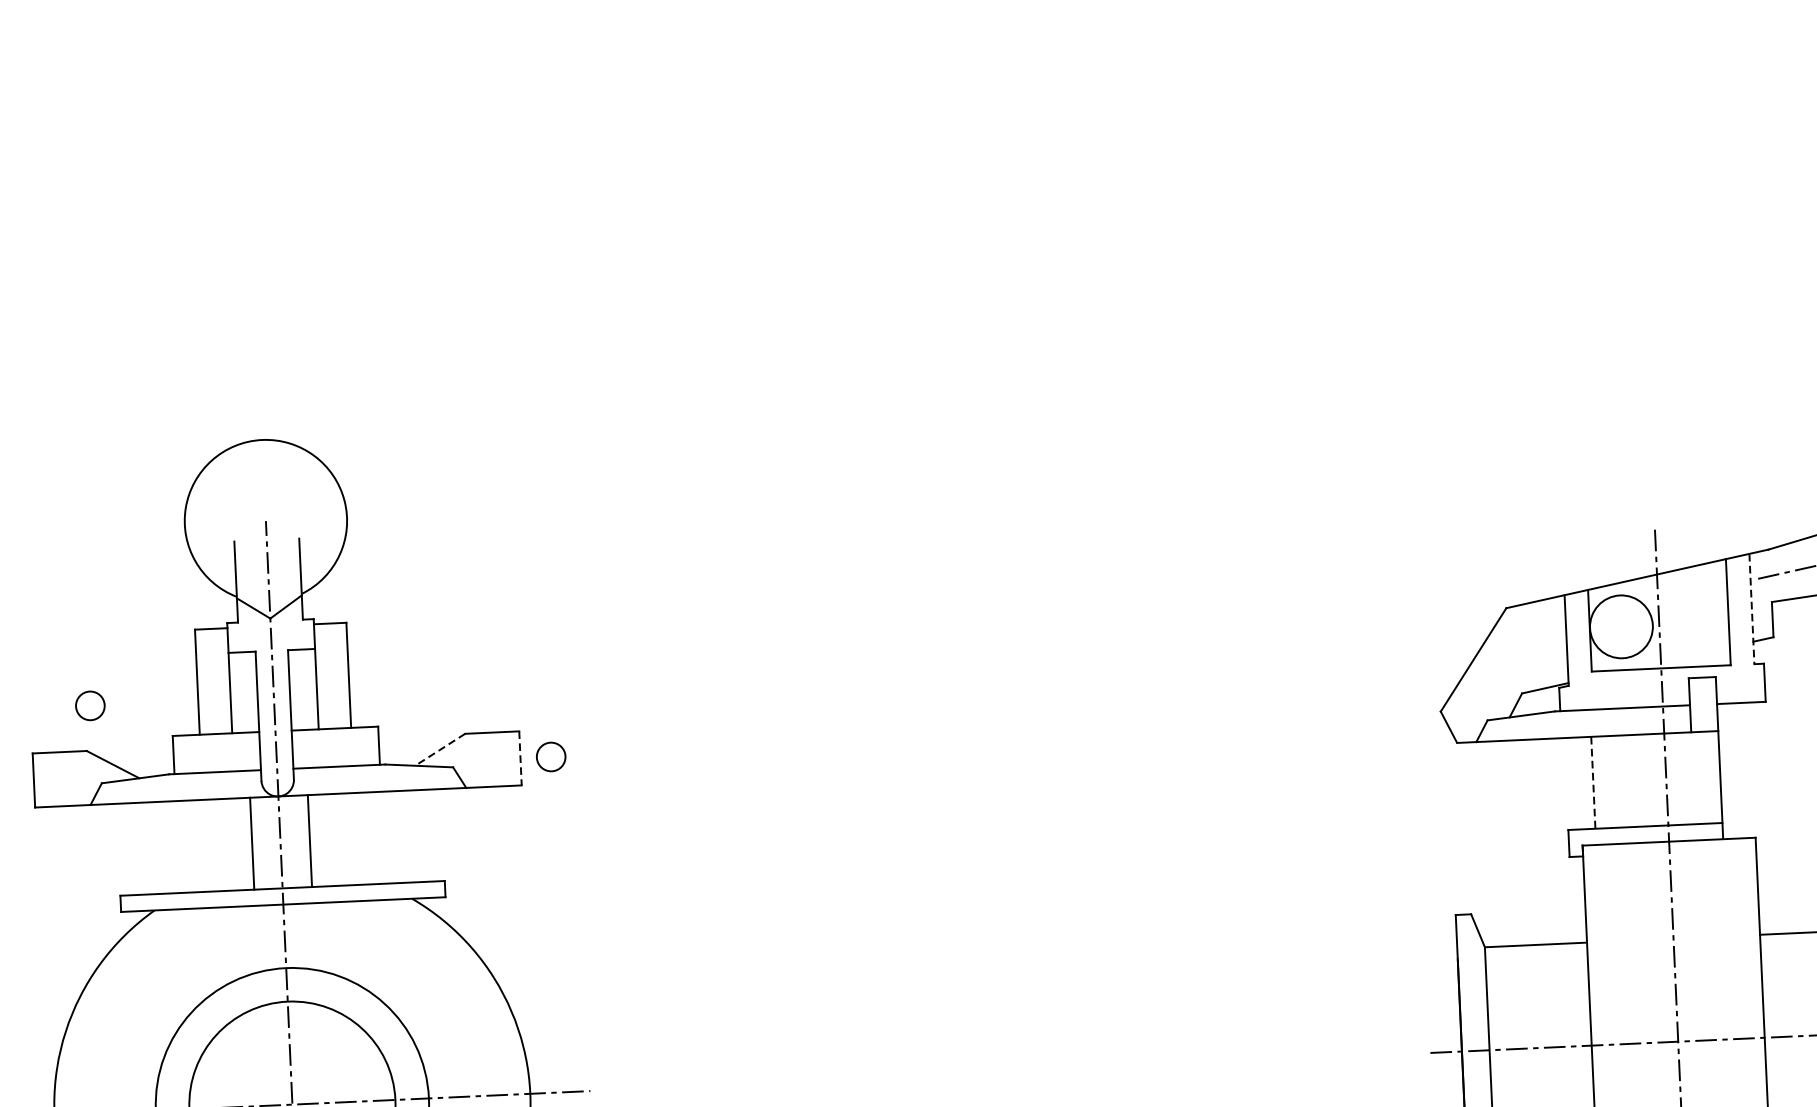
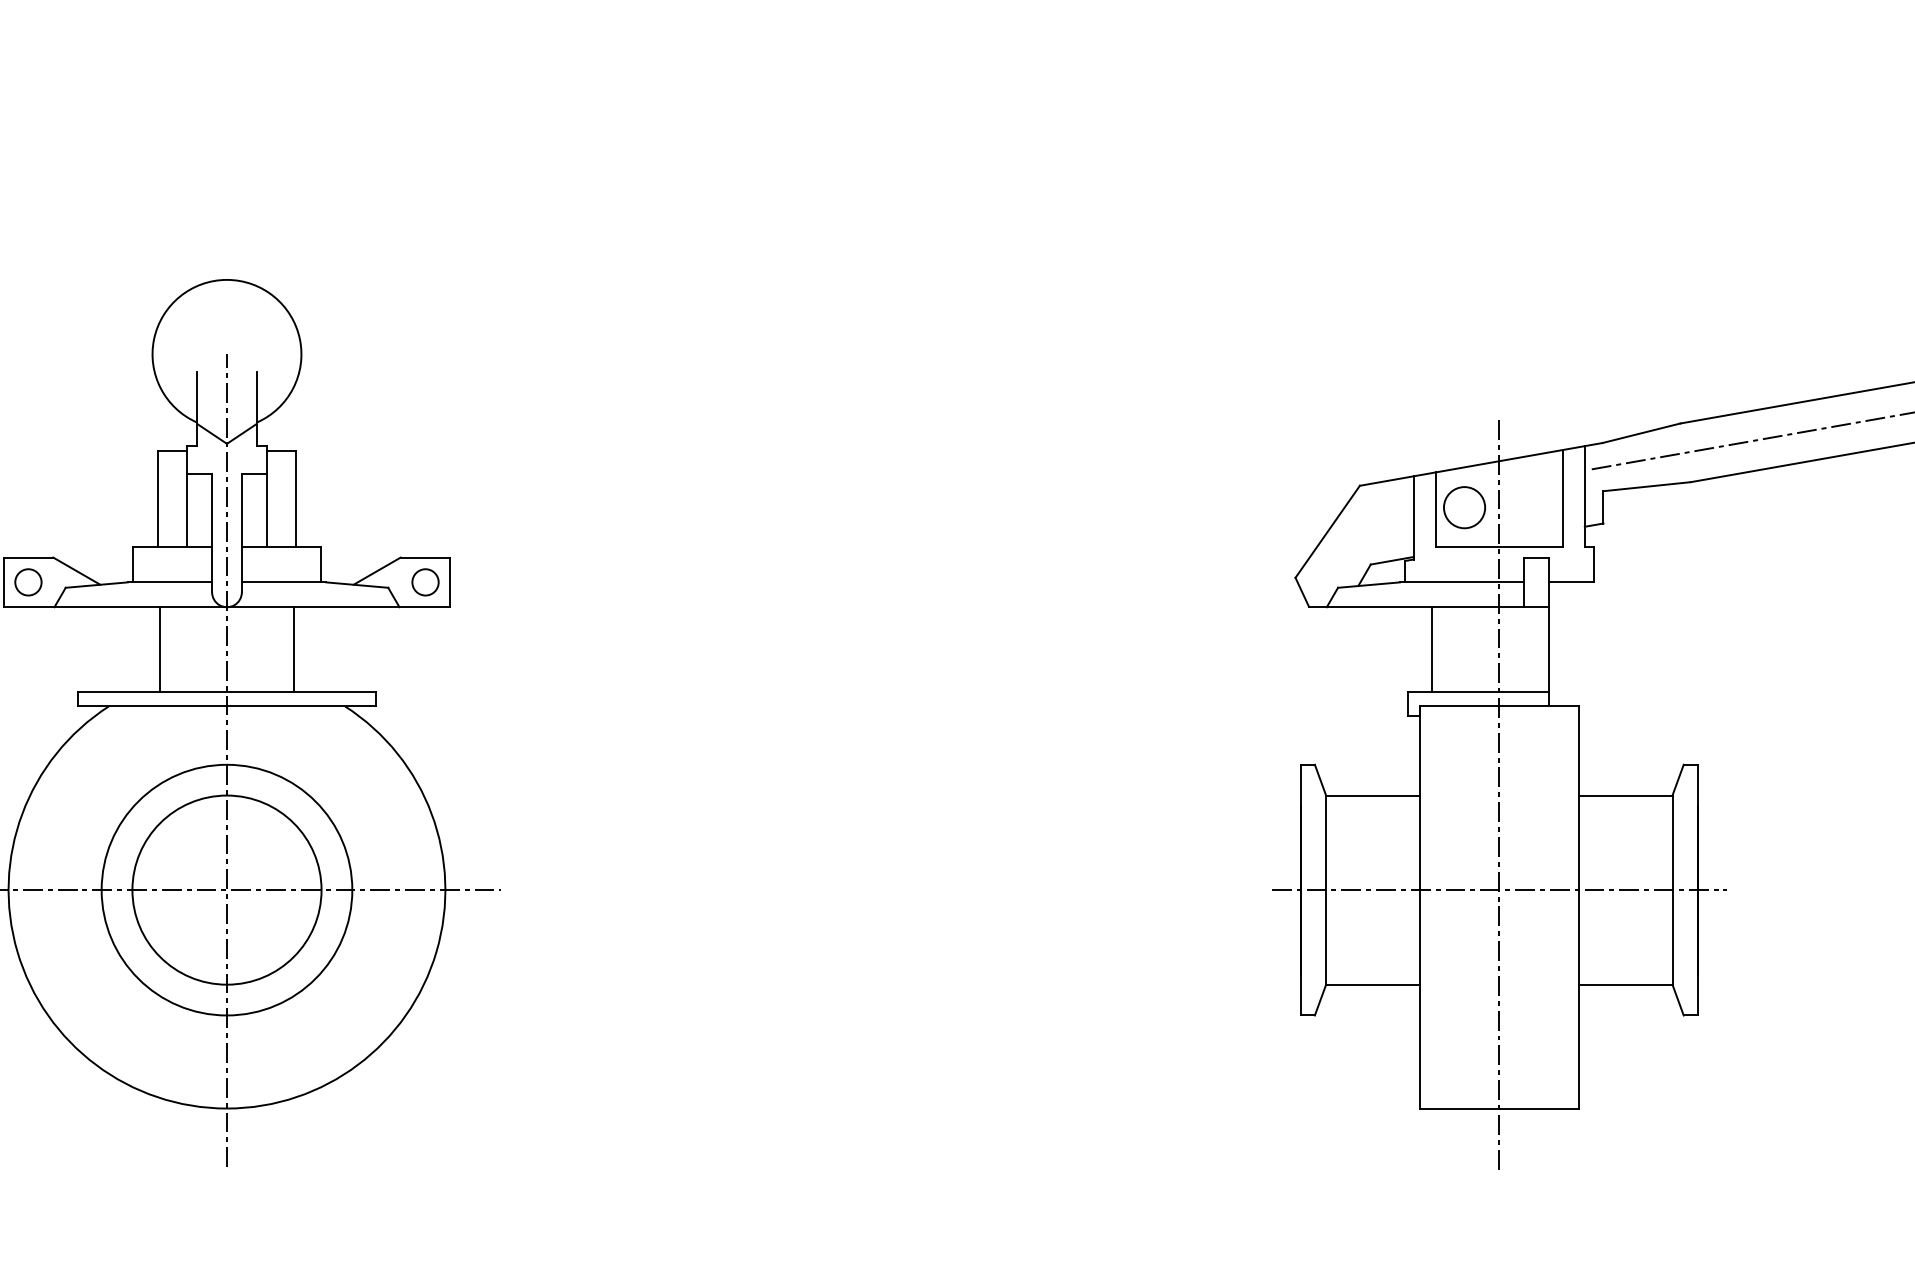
line: (1751, 608) -> (1584, 496), dashed -> solid
circle: (1621, 626) -> (1464, 507), size x0.71
circle: (90, 706) -> (28, 582), moved
line: (439, 750) -> (376, 571), dashed -> solid
circle: (551, 757) -> (425, 582), moved
line: (520, 758) -> (450, 582), dashed -> solid
line: (1593, 782) -> (1432, 649), dashed -> solid
line: (310, 841) -> (294, 649), moved
line: (251, 843) -> (159, 649), moved

